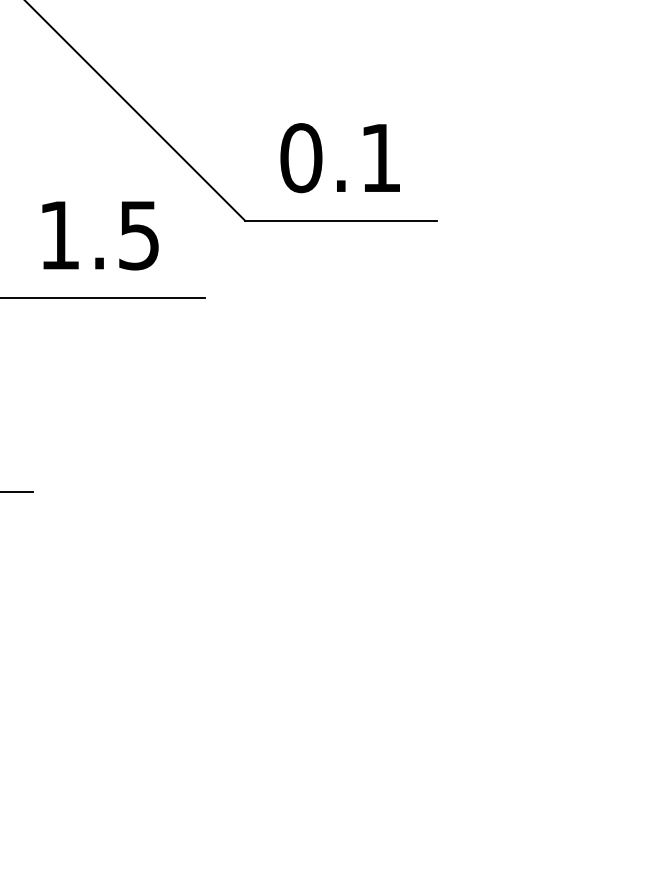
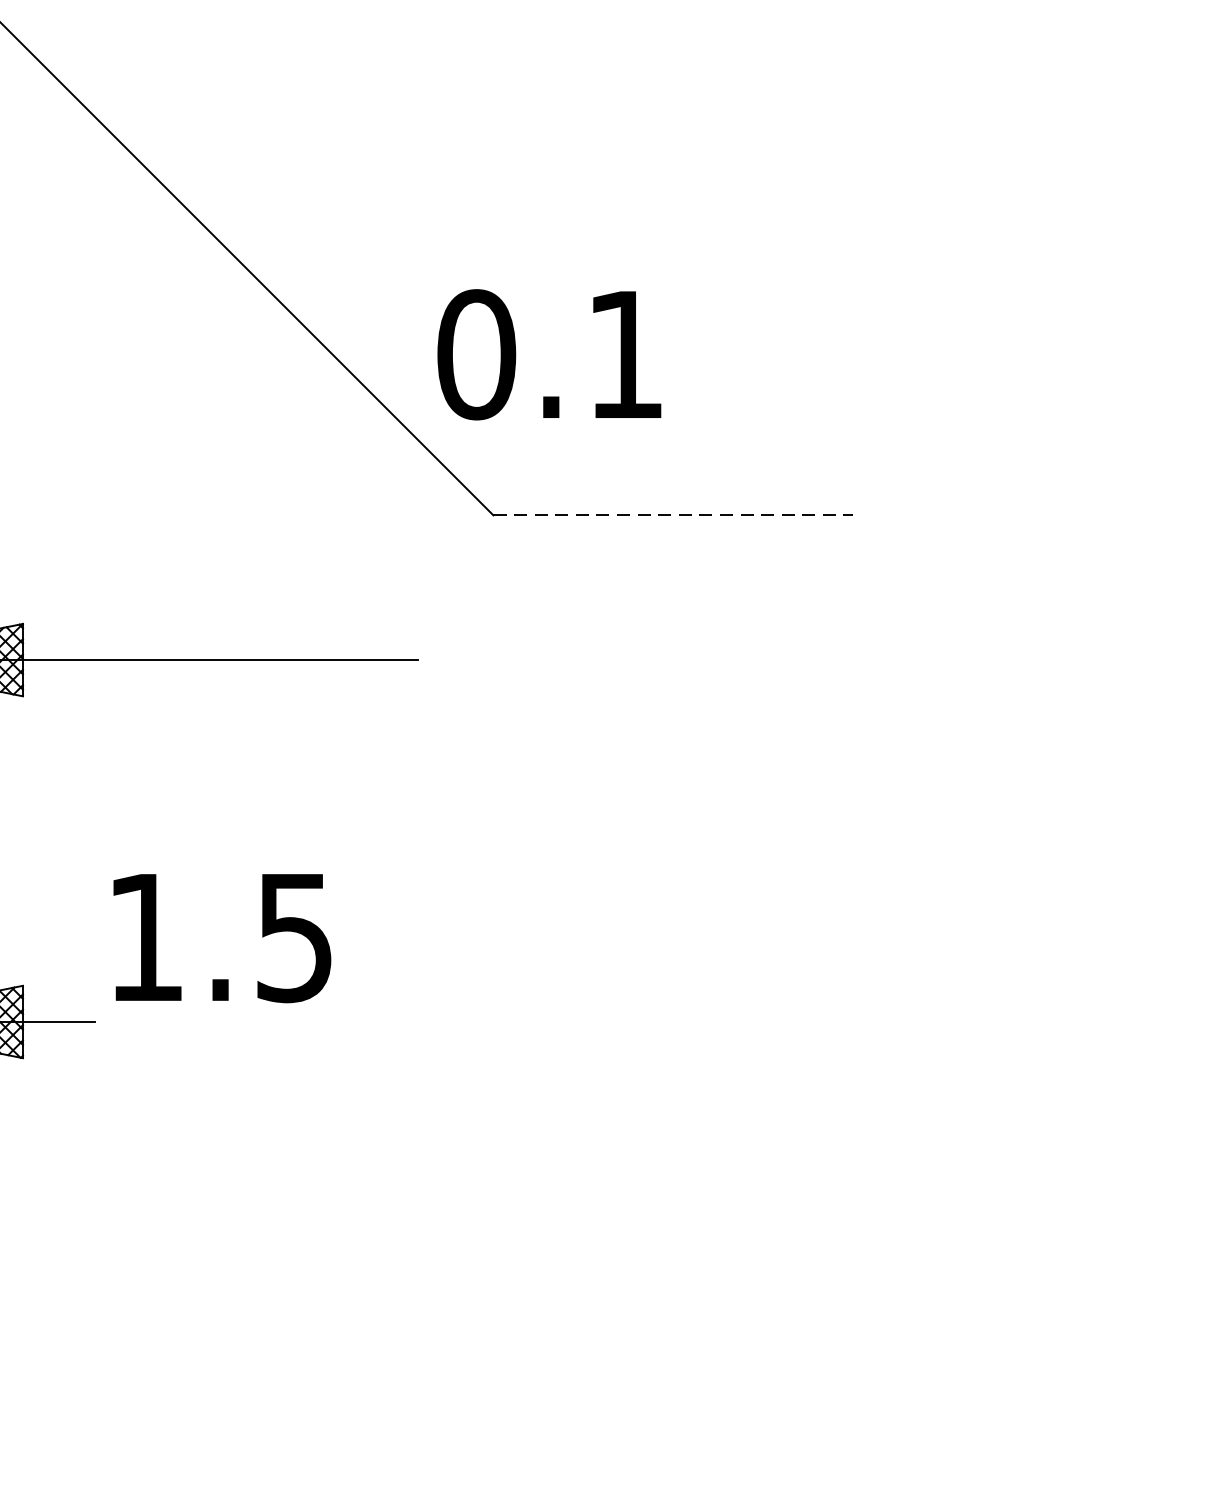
text: (339, 158) -> (548, 355), moved
line: (341, 220) -> (673, 514), solid -> dashed
text: (100, 235) -> (222, 937), moved

